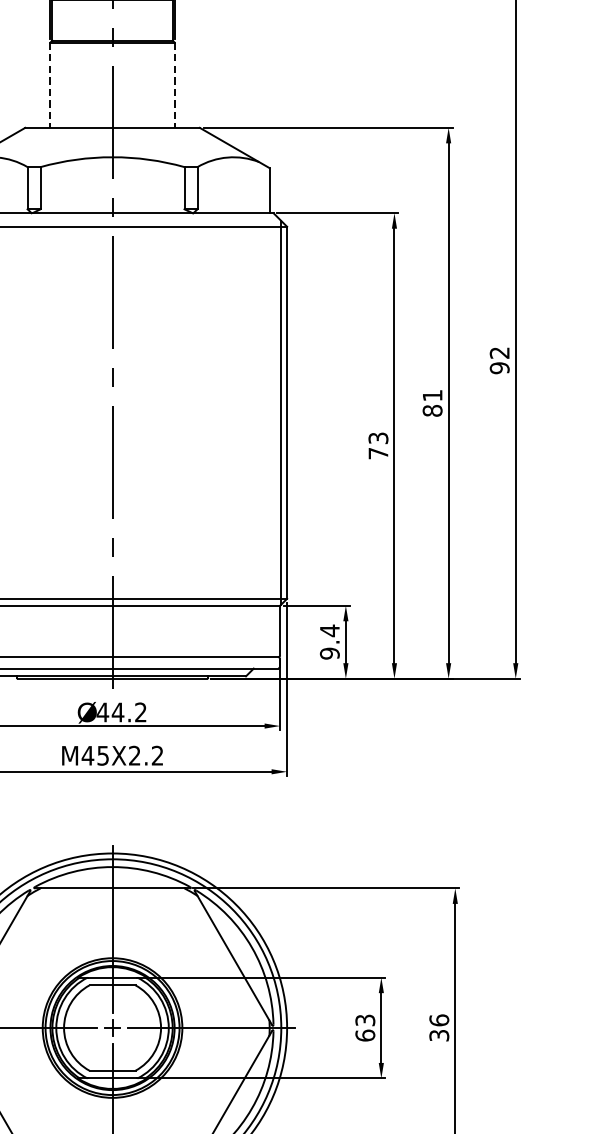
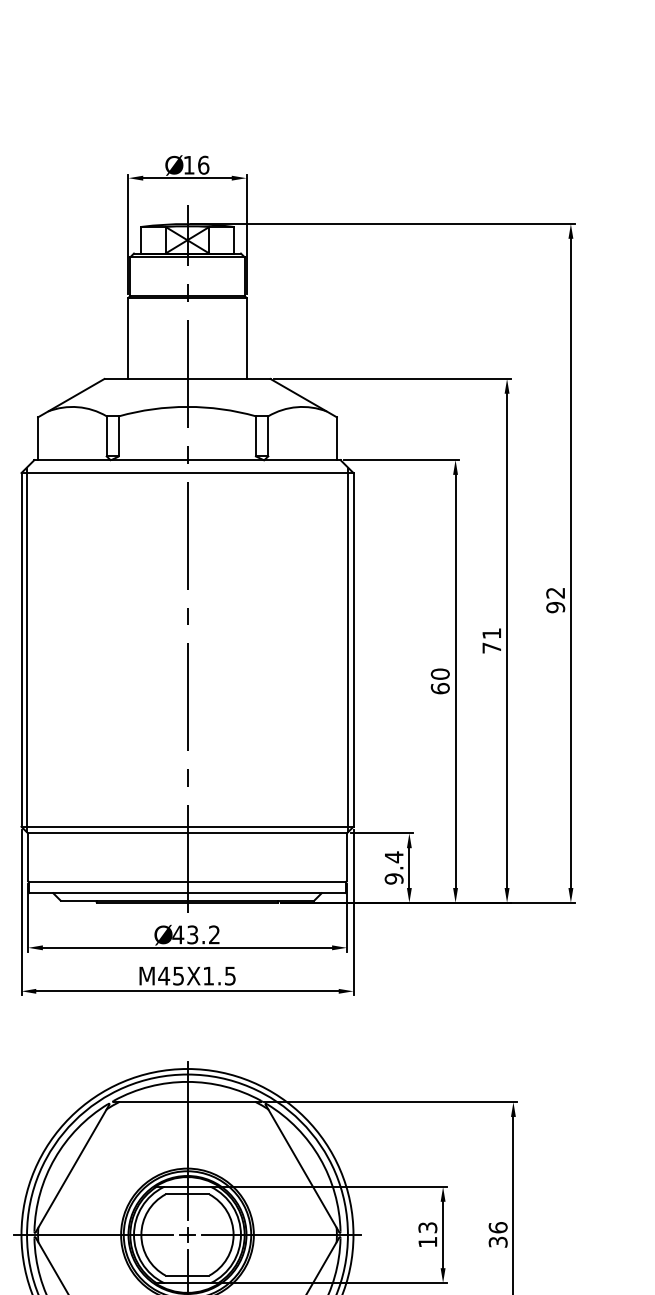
line: (50, 85) -> (128, 338), dashed -> solid
line: (174, 85) -> (246, 338), dashed -> solid
text: (432, 410) -> (491, 647), 81 -> 71
text: (377, 445) -> (439, 681), 73 -> 60
text: (117, 712) -> (192, 934), 44.2 -> 43.2
text: (146, 755) -> (219, 975), M45X2.2 -> M45X1.5
text: (364, 1034) -> (427, 1241), 63 -> 13

